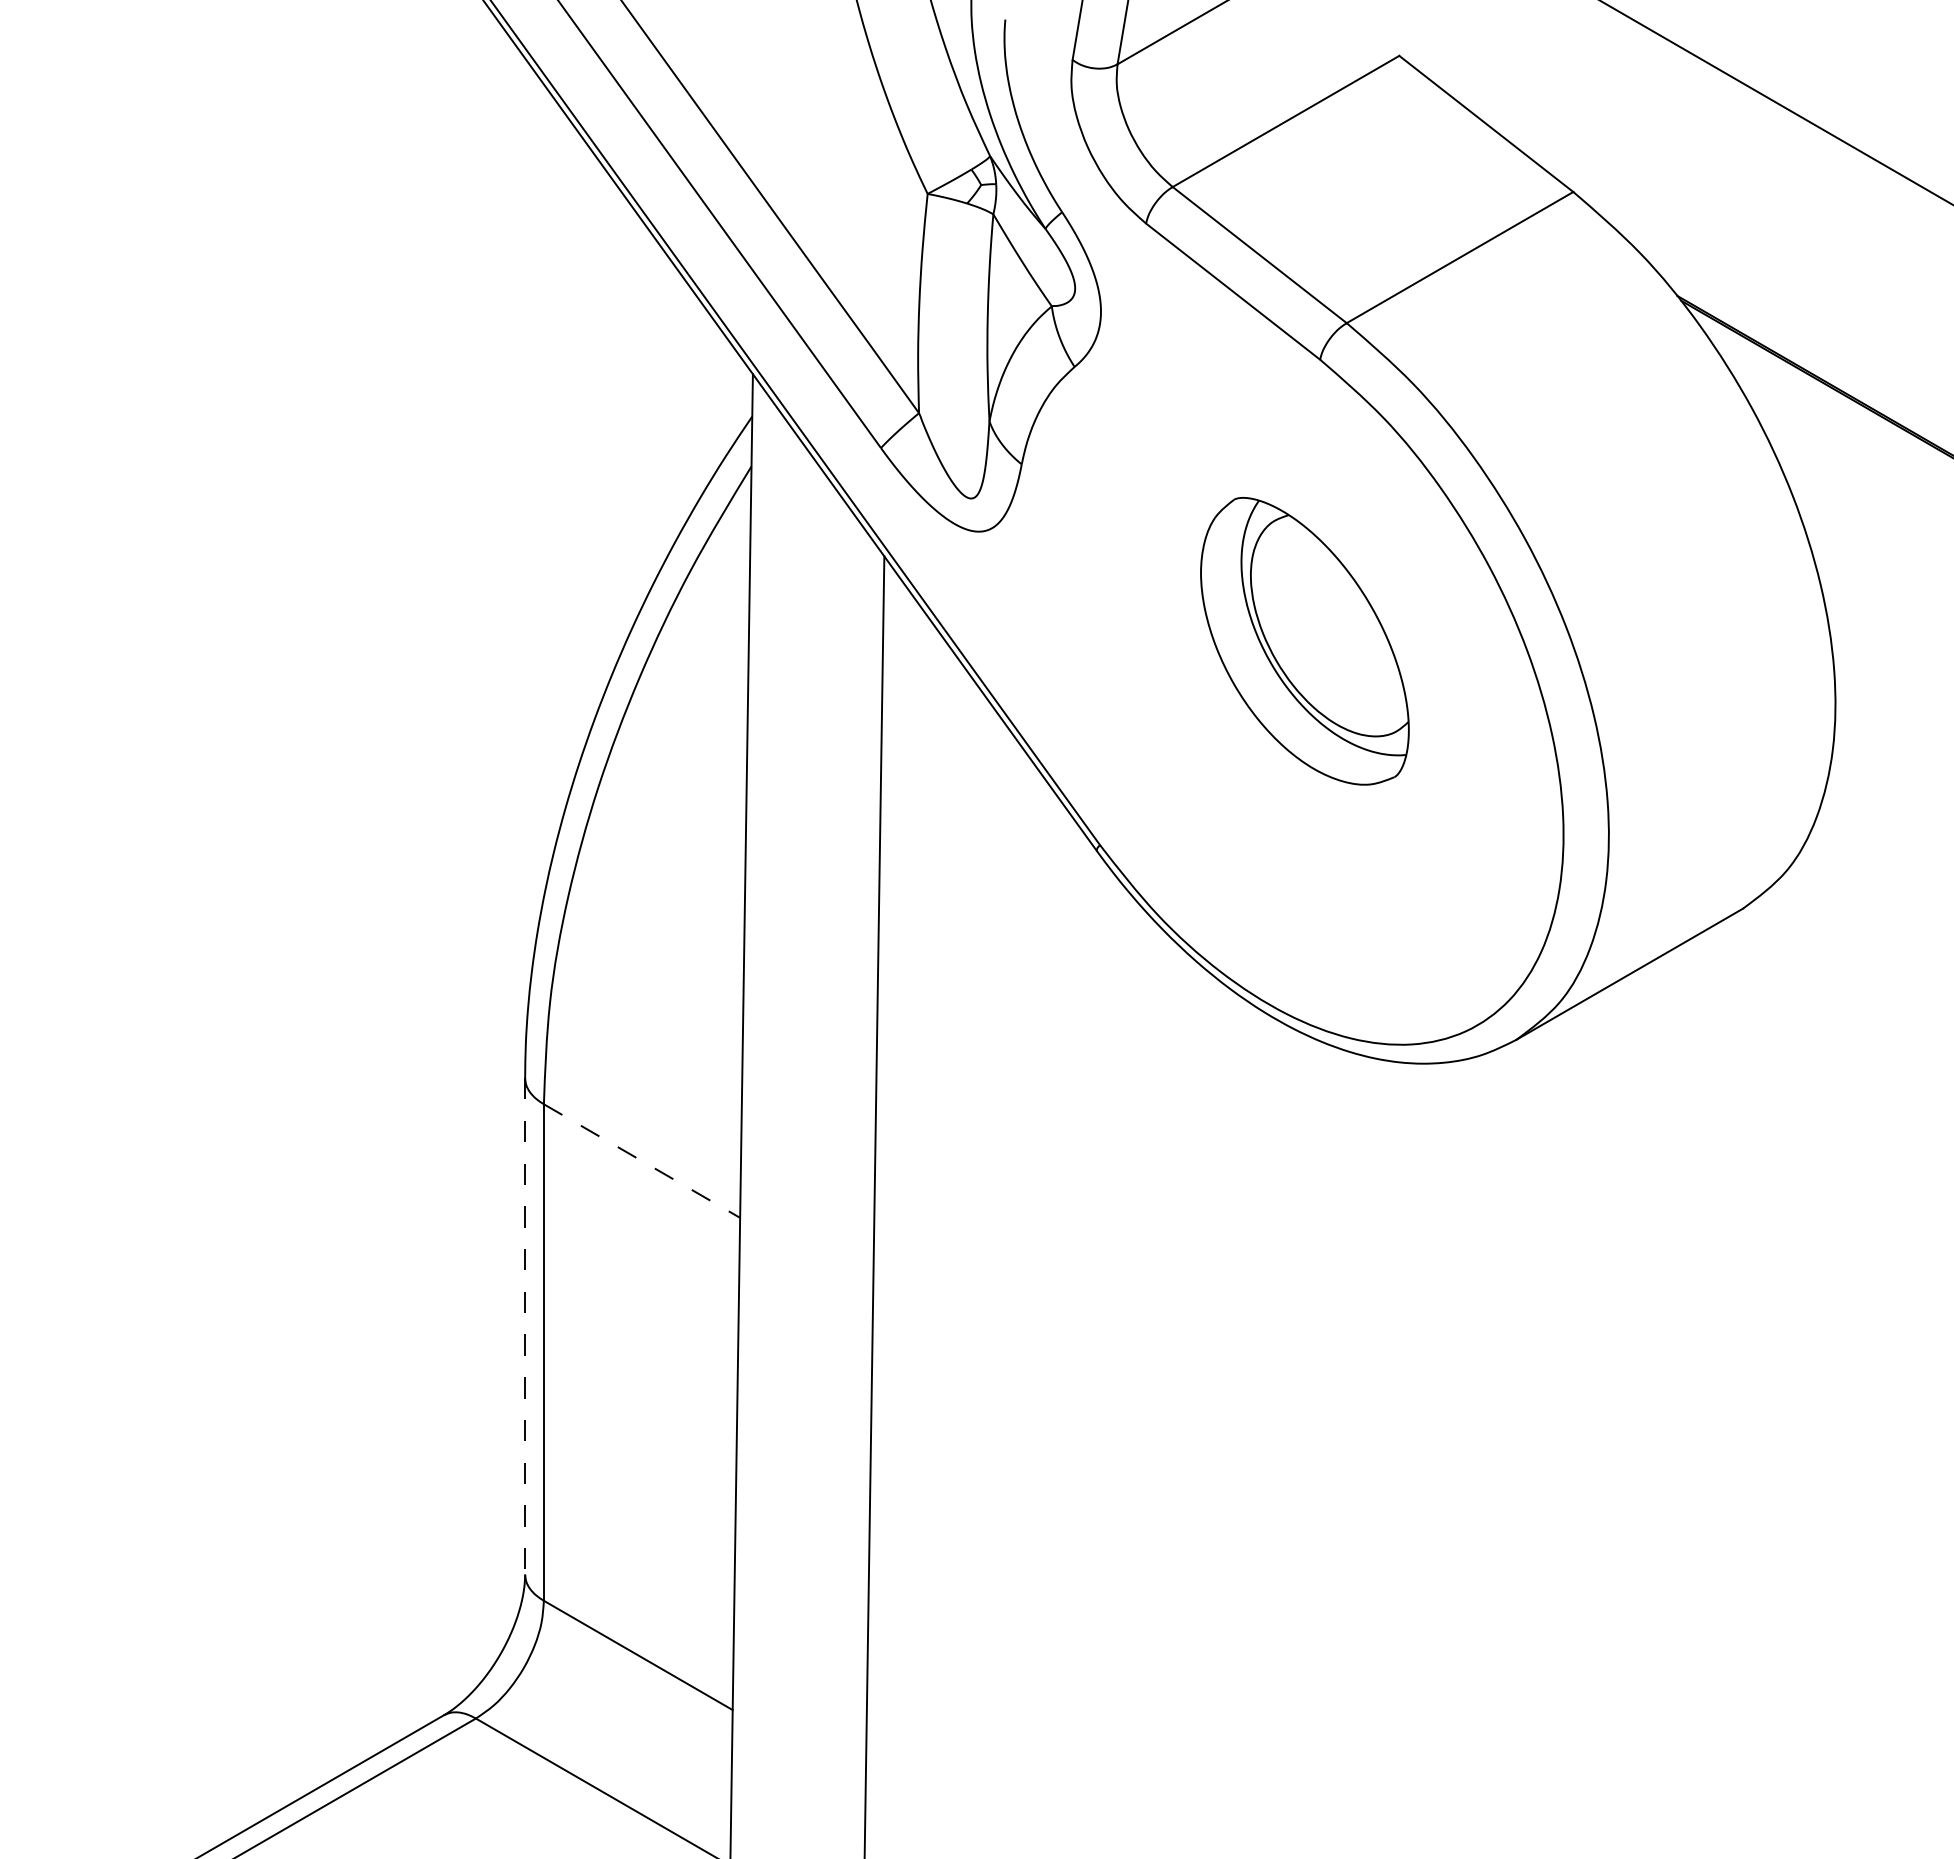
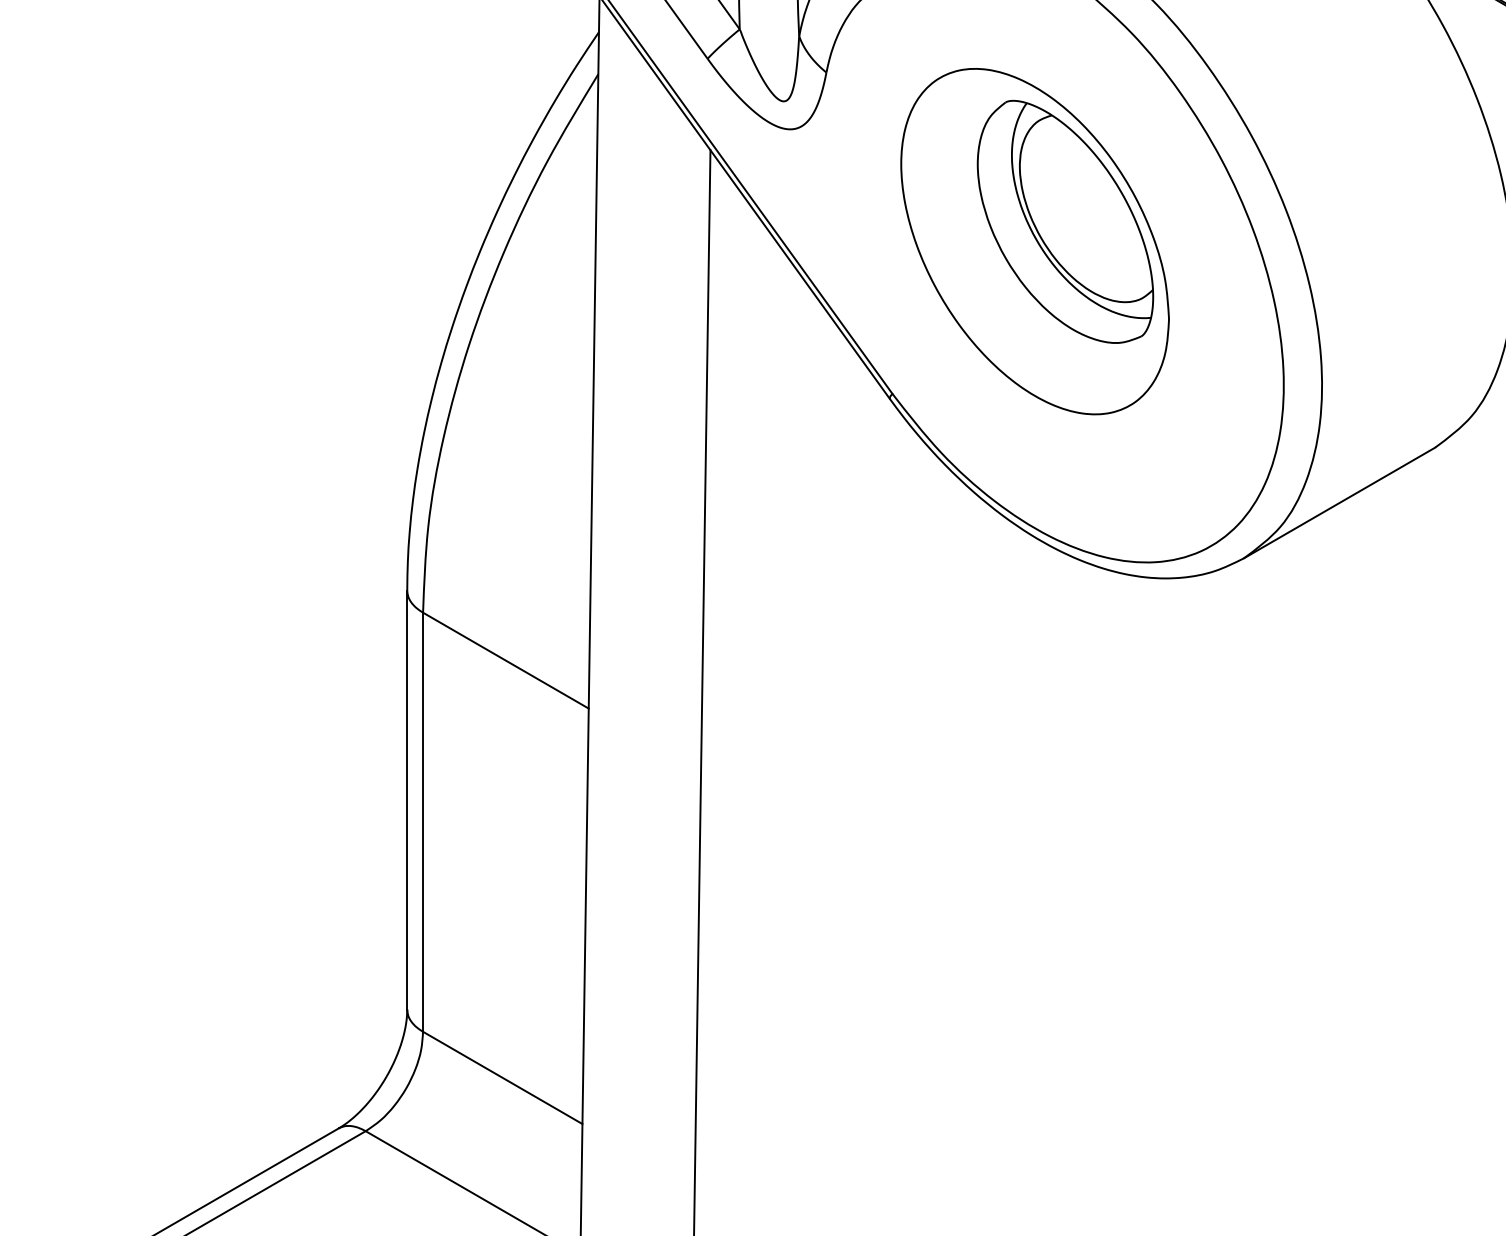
part: (1268, 664) -> (1034, 241), added
line: (642, 1161) -> (506, 660), dashed -> solid
line: (525, 1326) -> (407, 800), dashed -> solid

